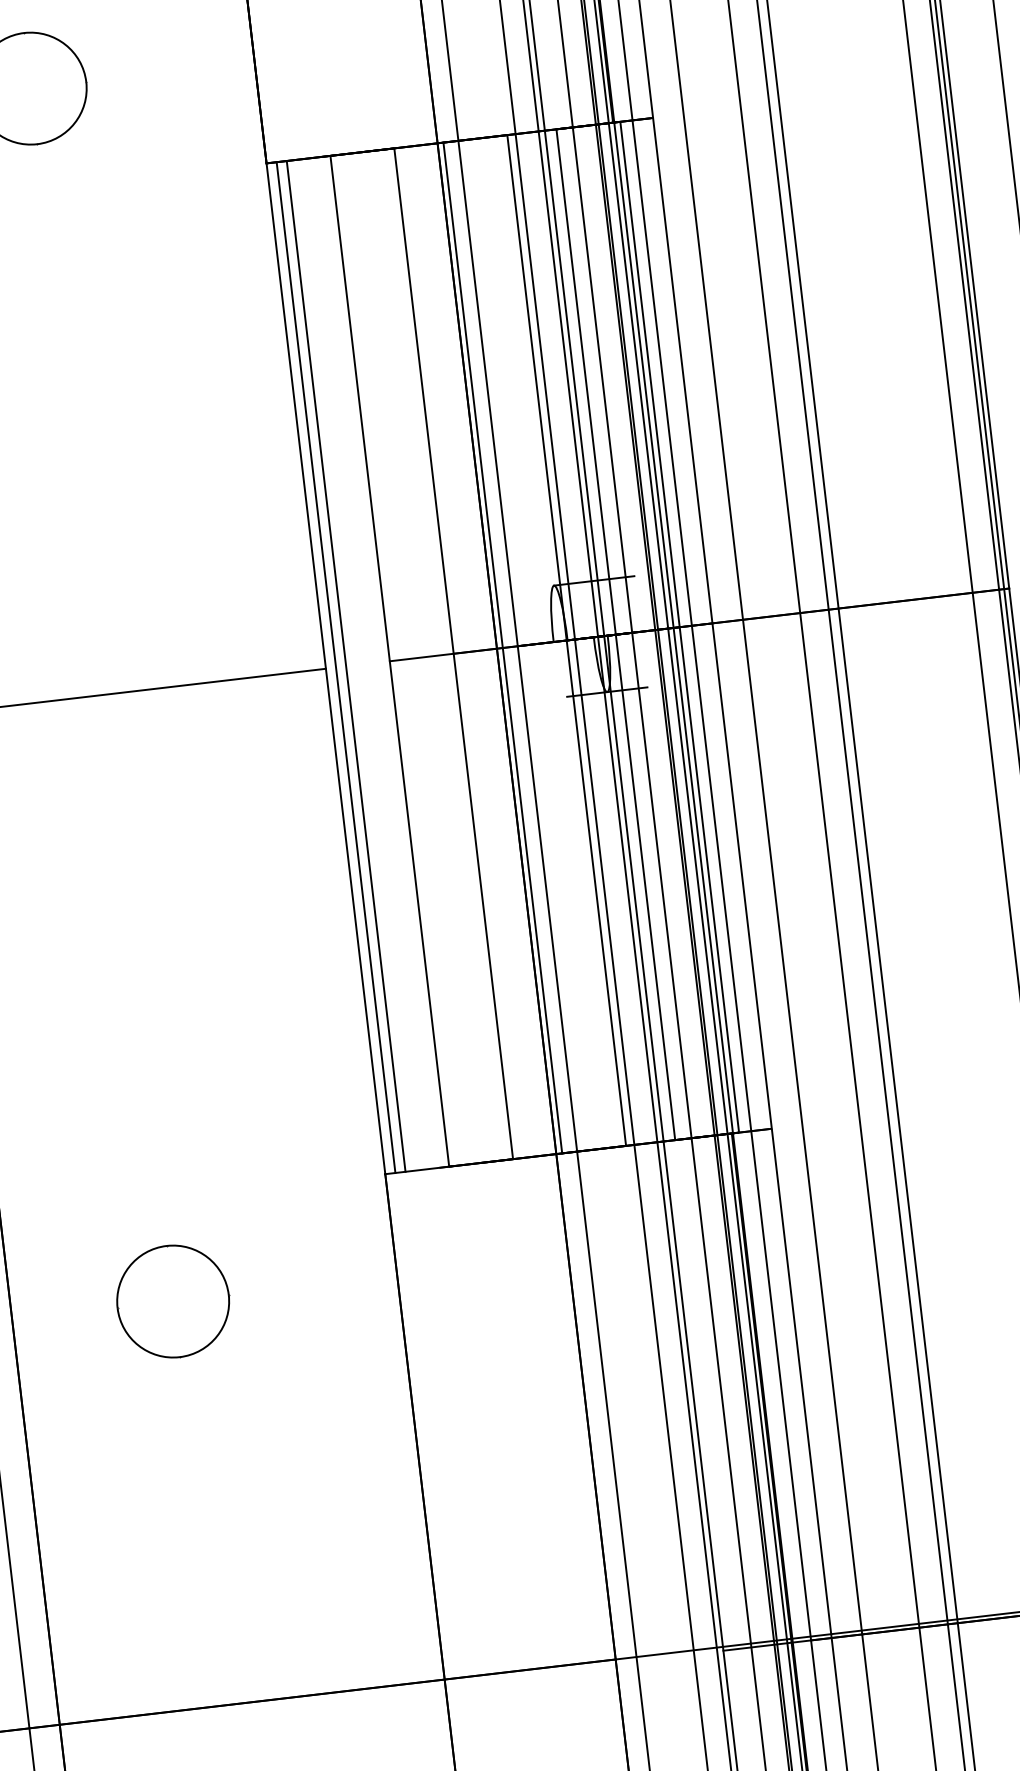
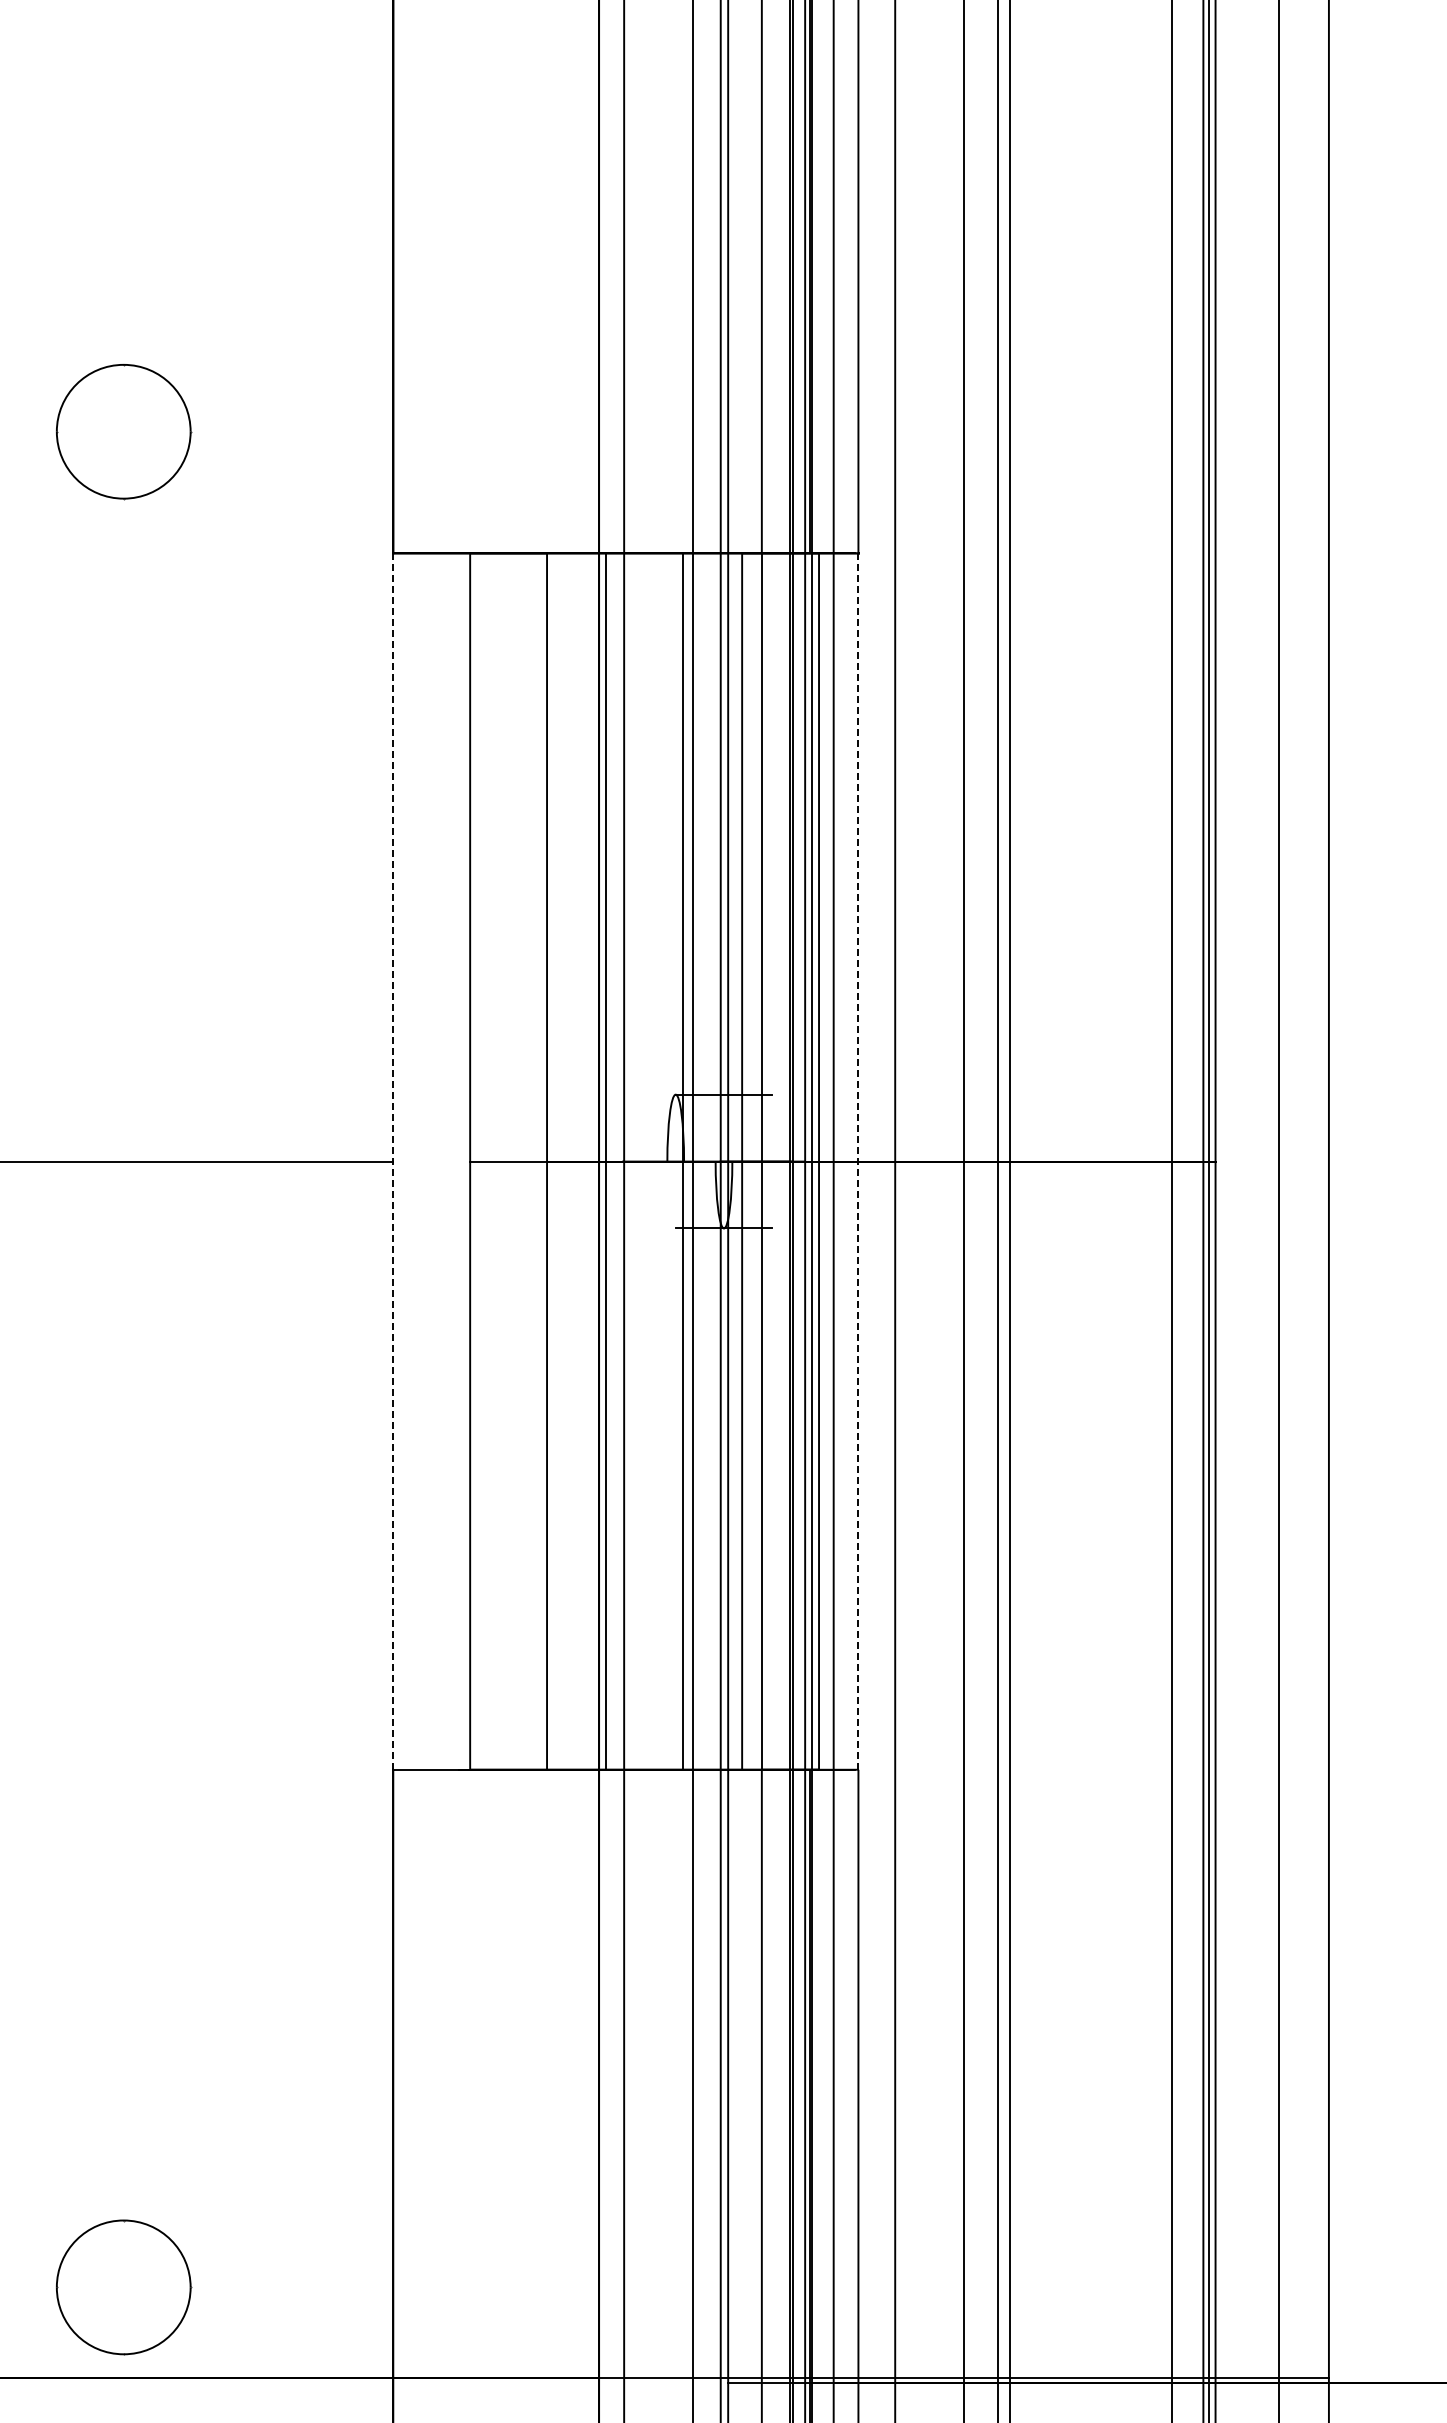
line: (712, 623) -> (858, 1161), solid -> dashed
line: (346, 666) -> (417, 1161), removed
line: (336, 667) -> (405, 1161), removed
line: (326, 669) -> (393, 1162), solid -> dashed
part: (173, 1301) -> (124, 2287), moved

